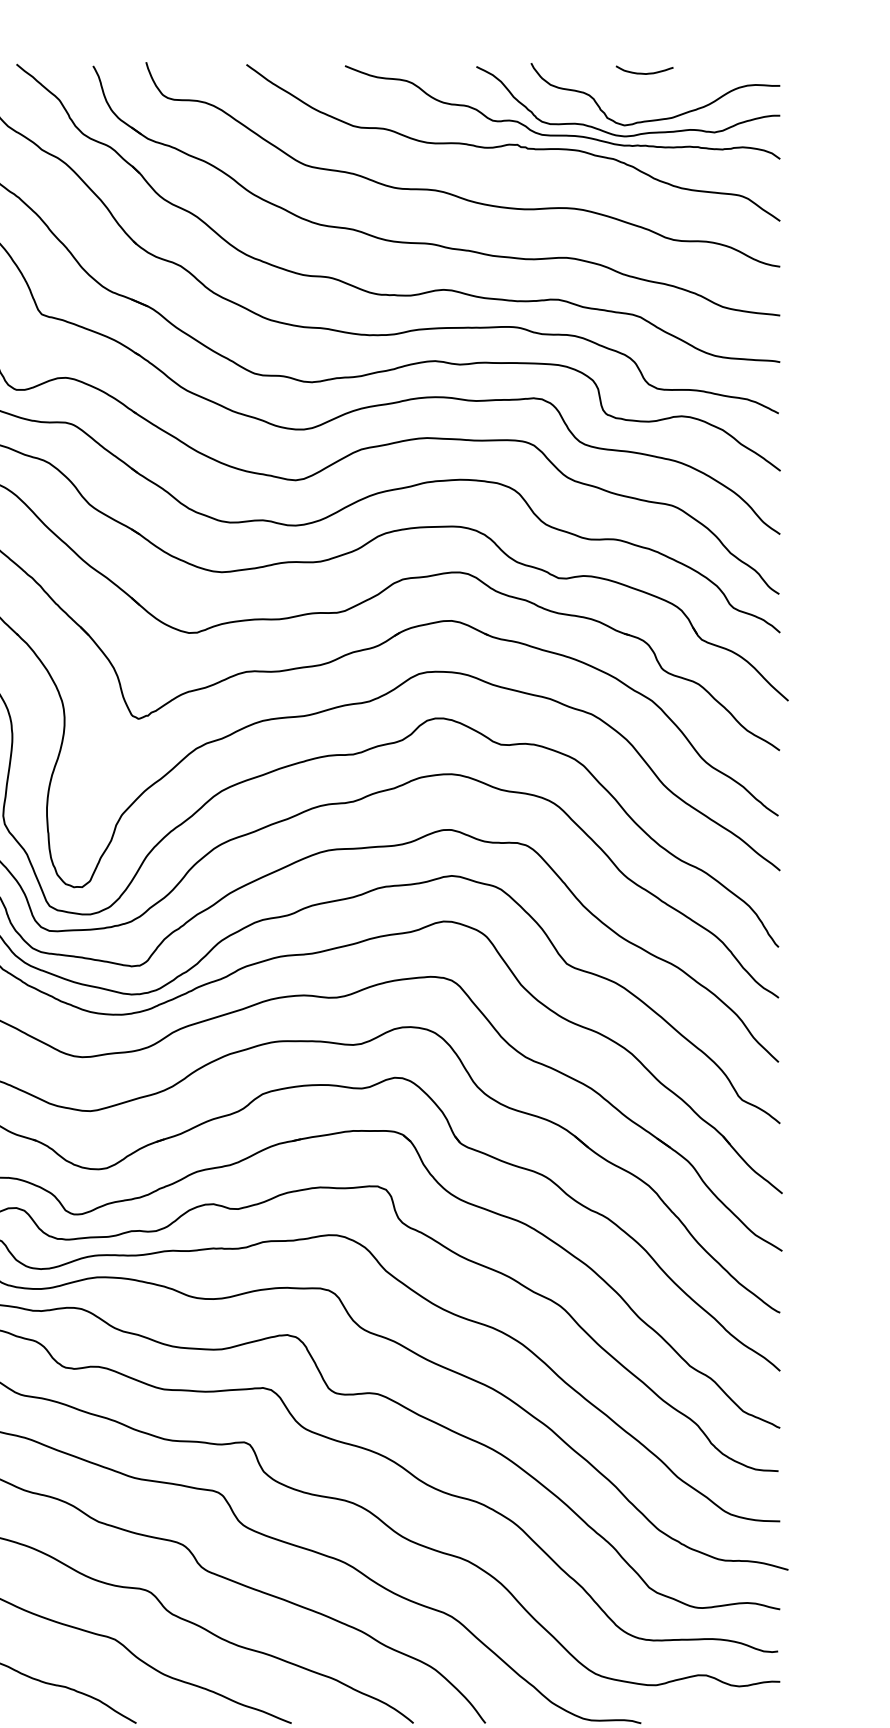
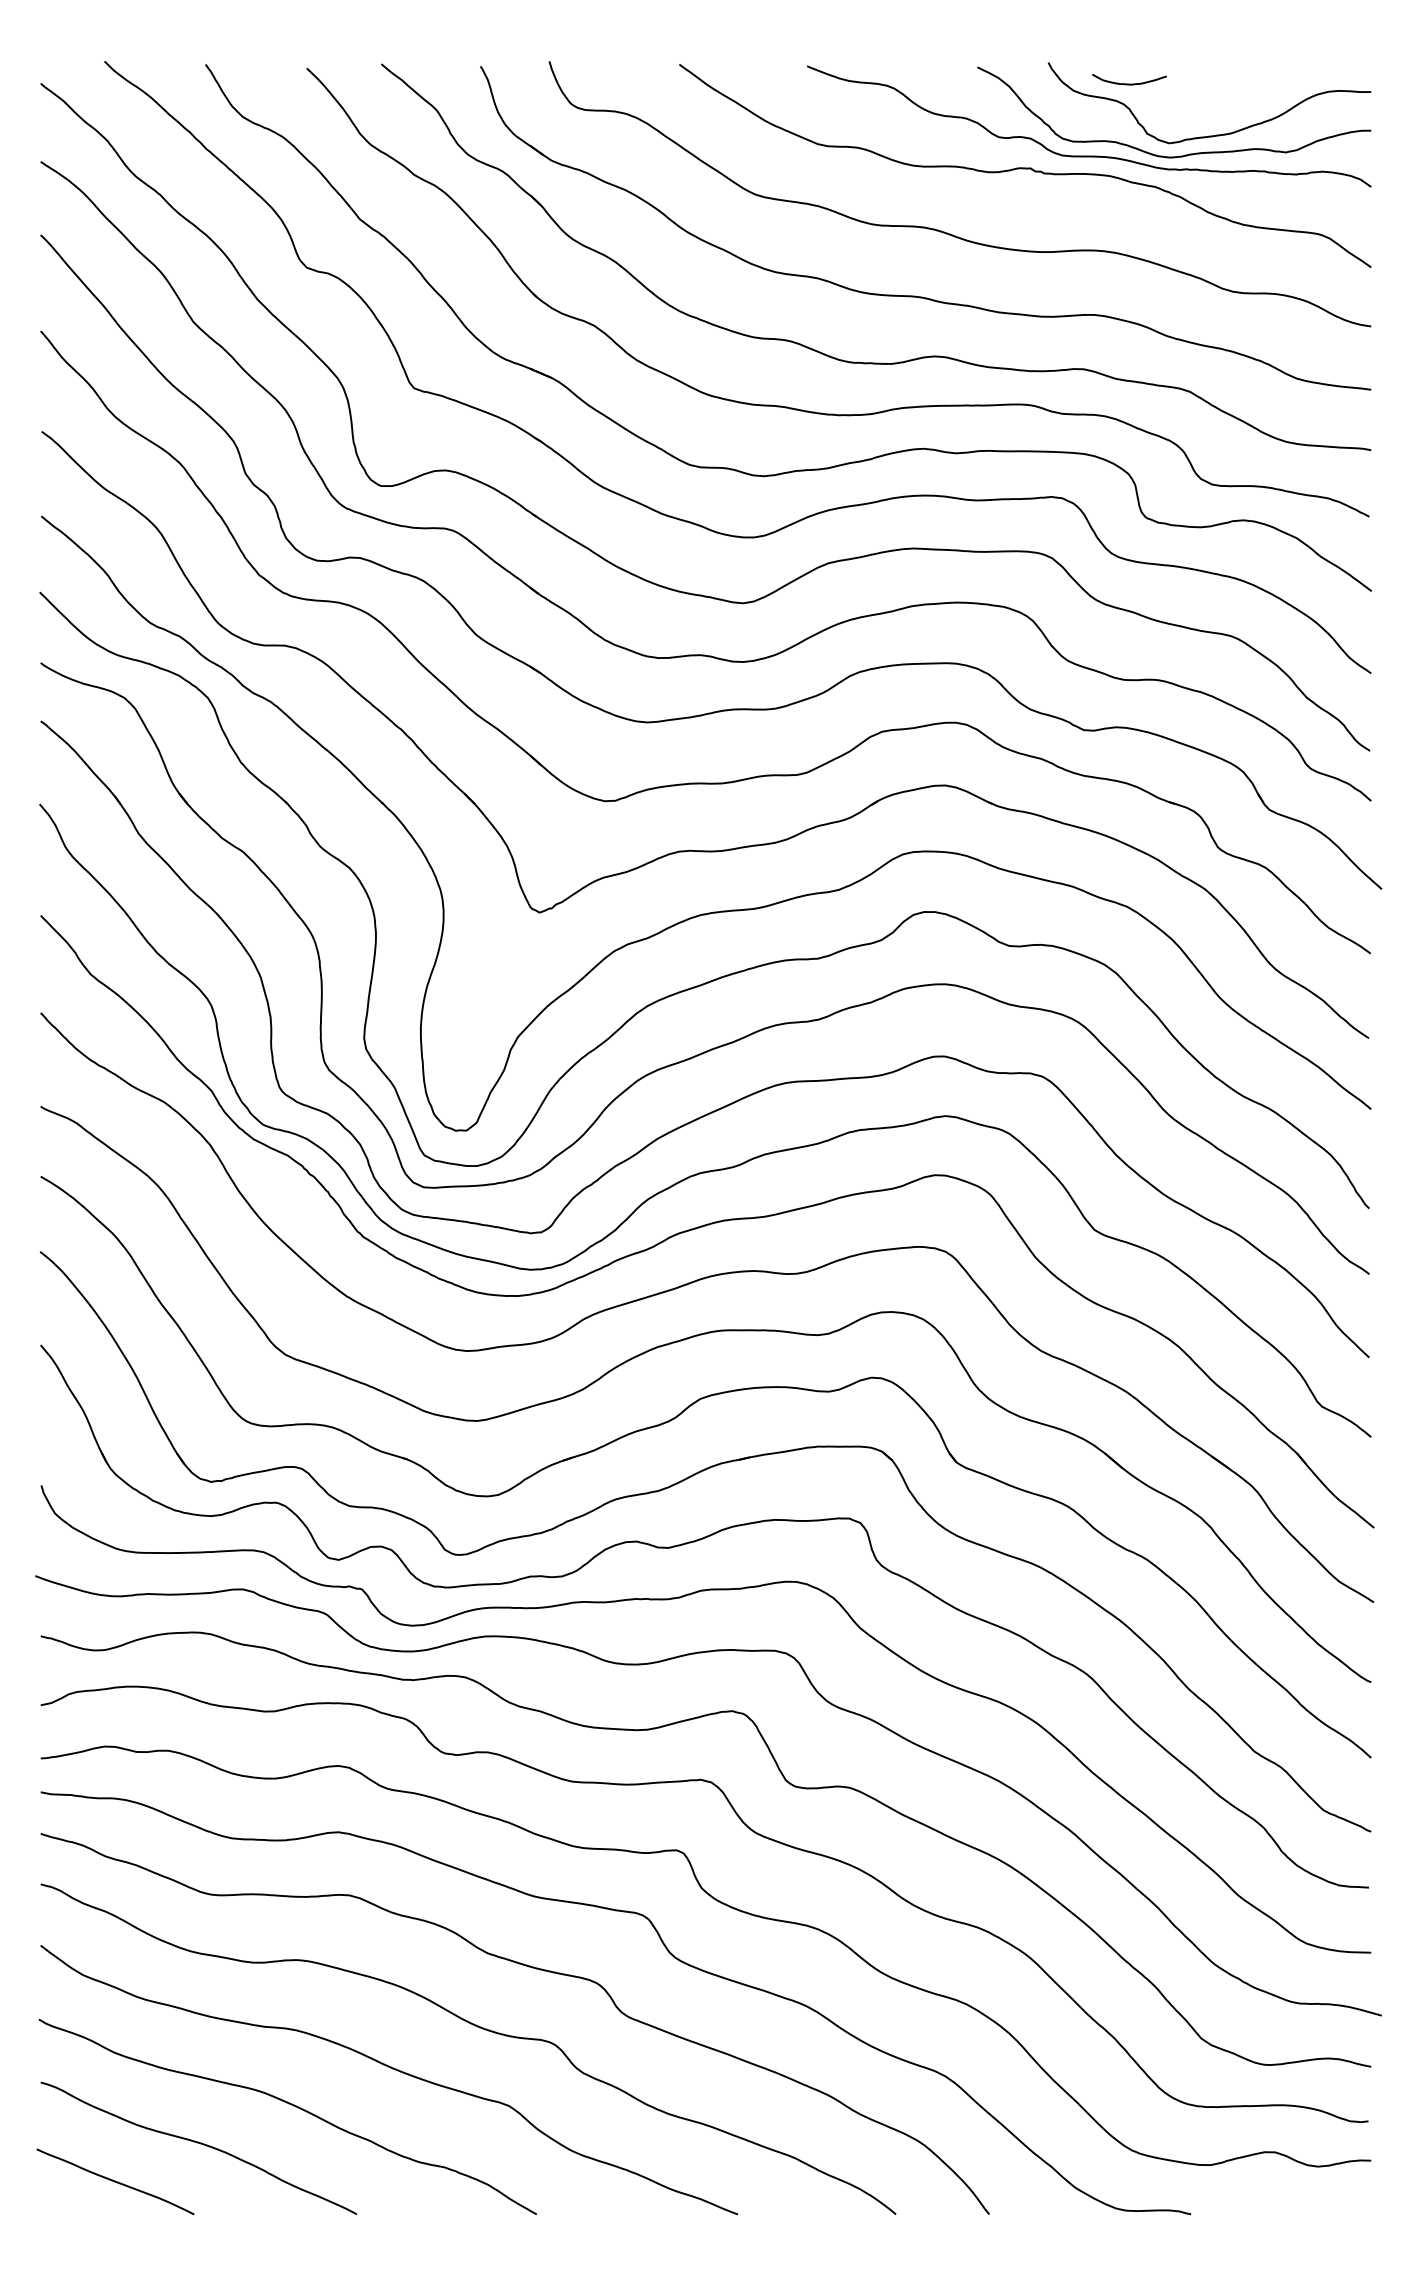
curve: (644, 73) -> (1129, 83), moved

